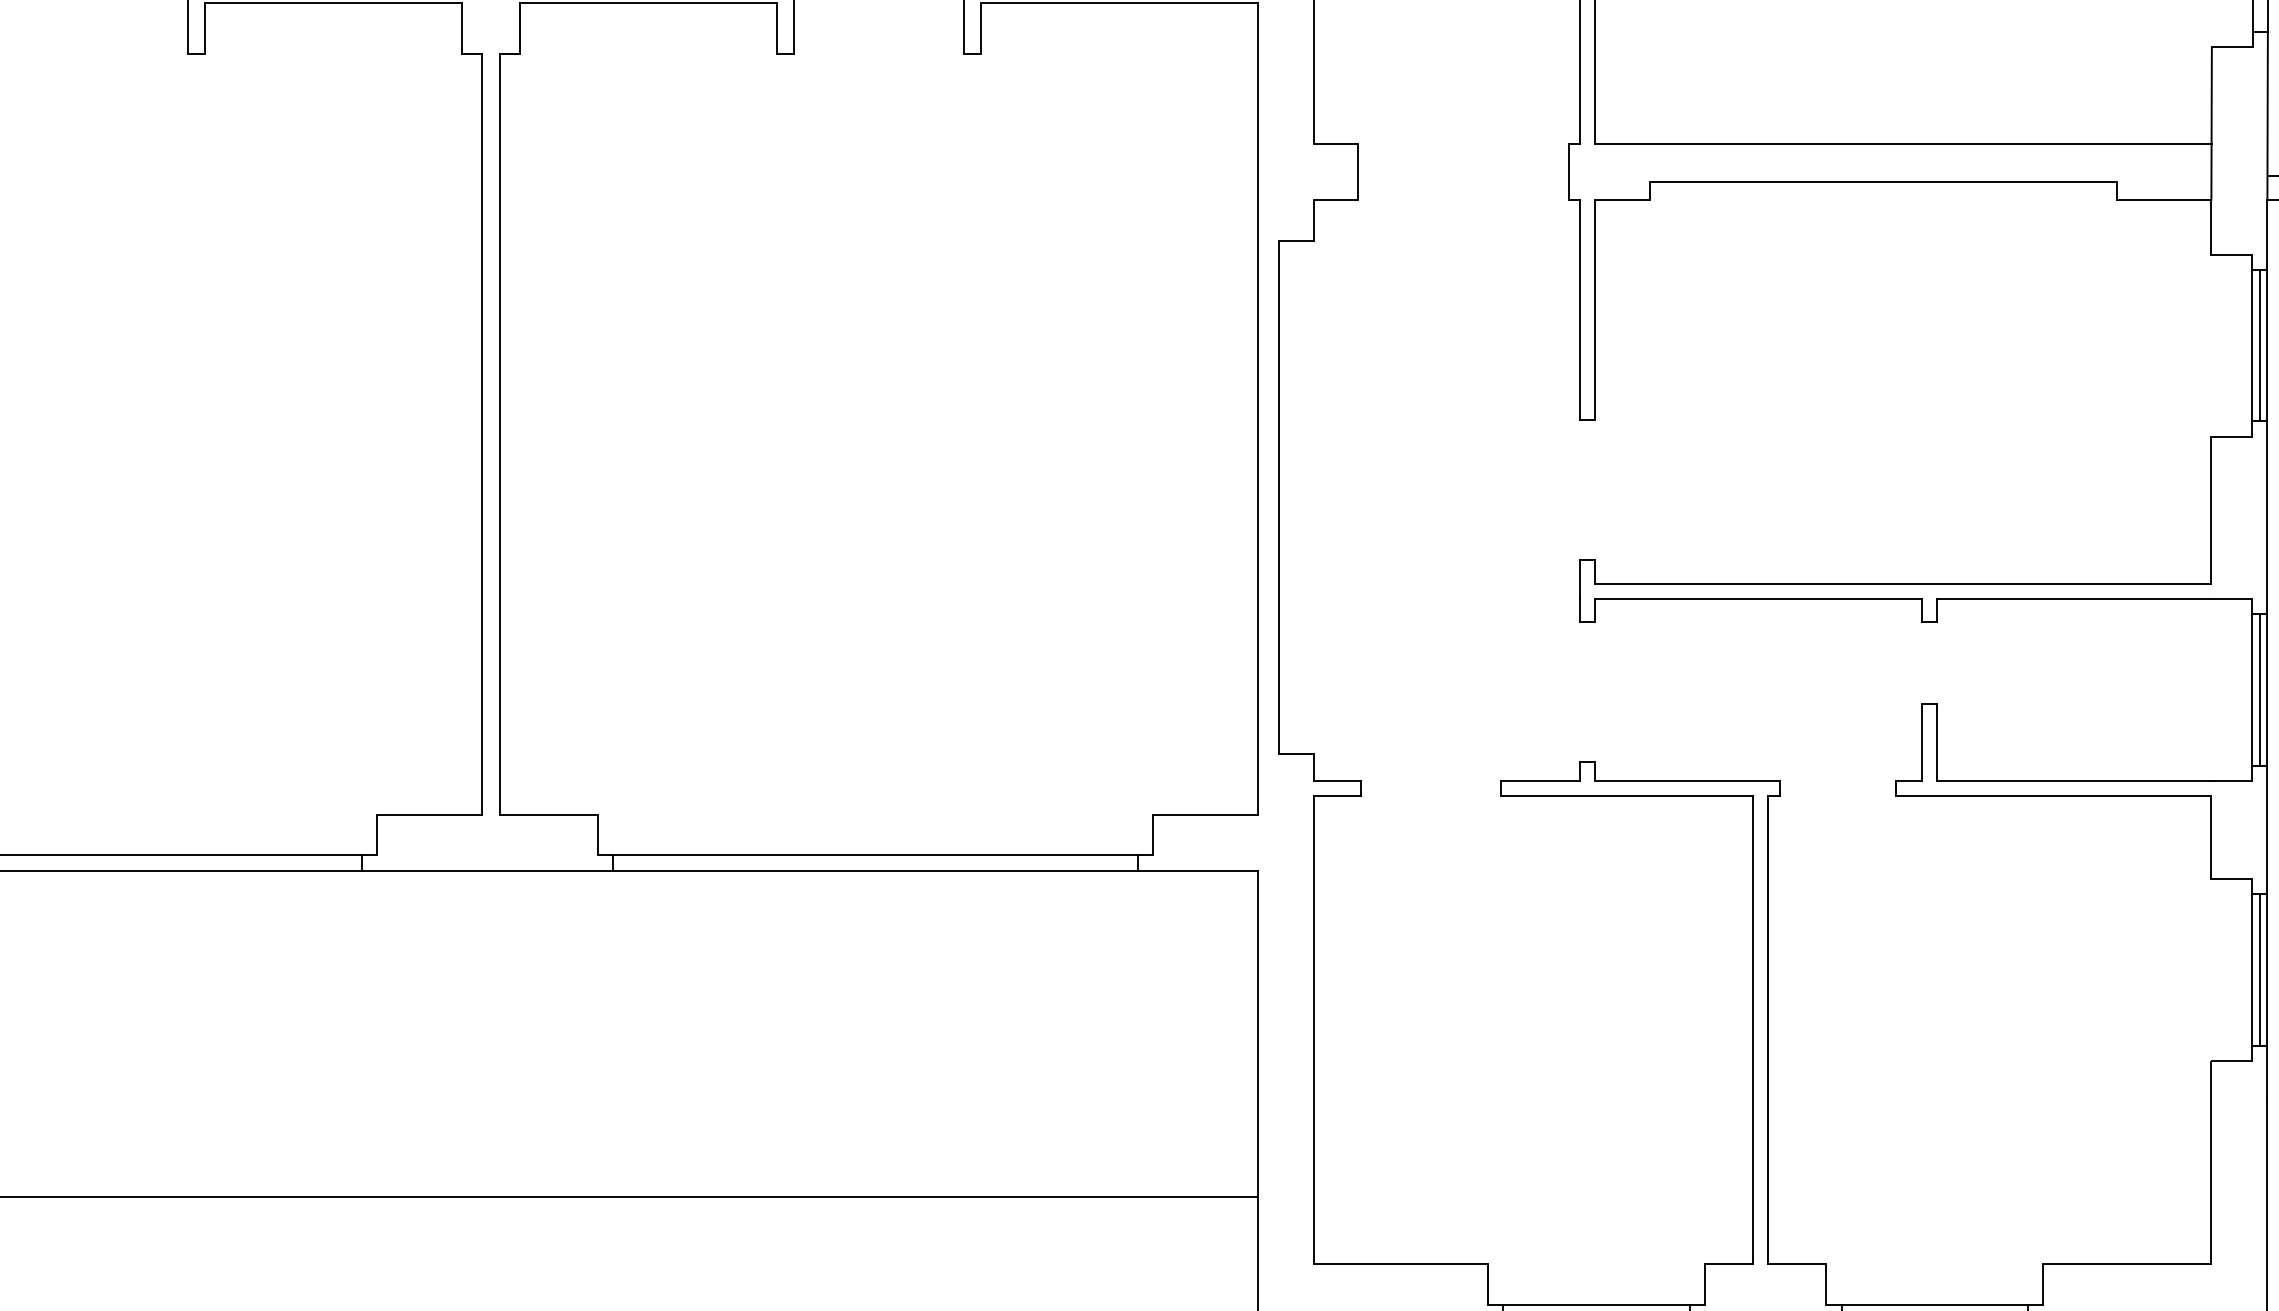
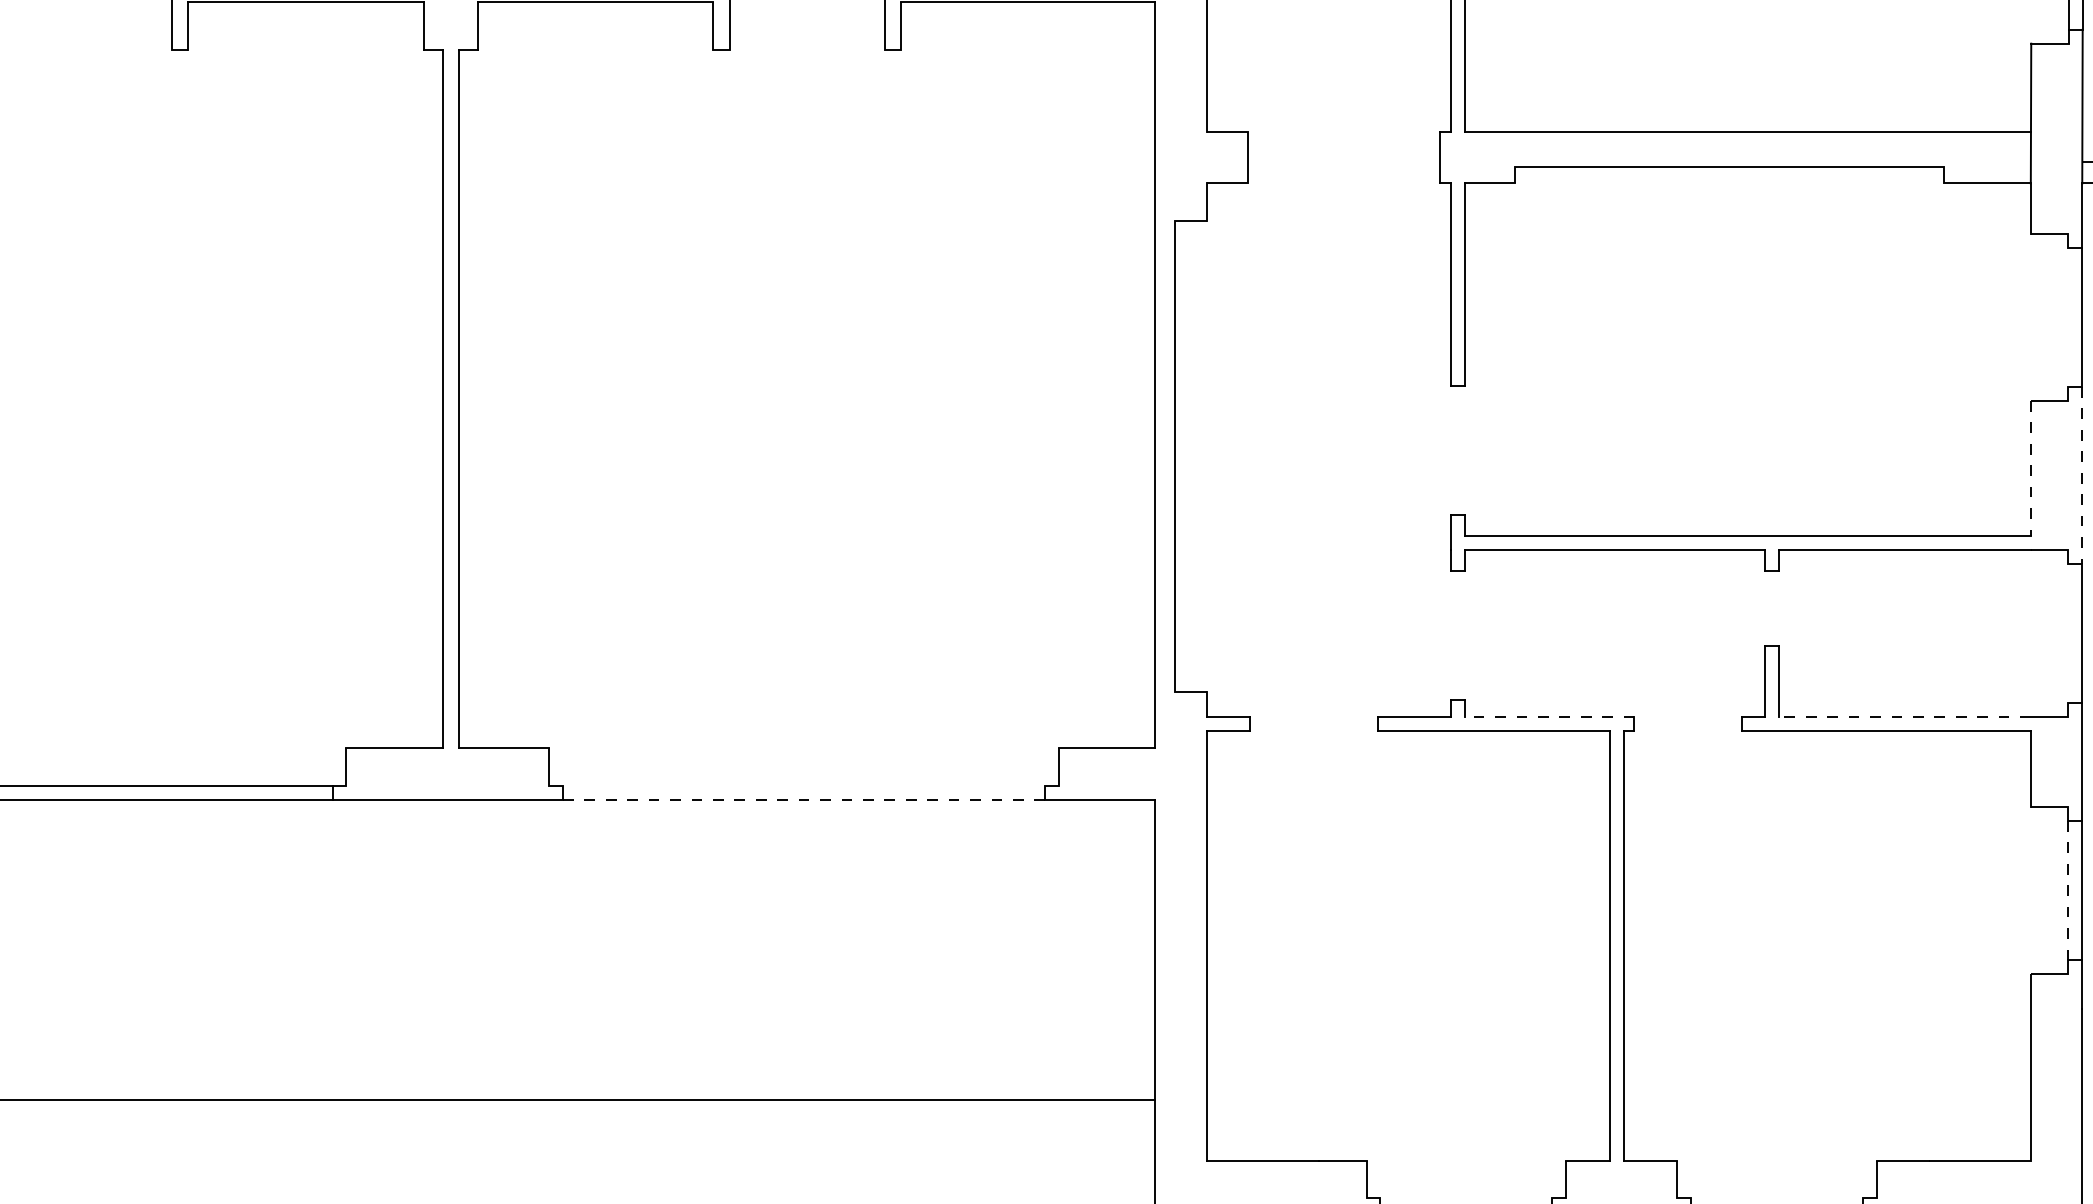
line: (2252, 345) -> (2068, 317), removed
line: (2259, 345) -> (2074, 317), removed
line: (2211, 510) -> (2030, 468), solid -> dashed
line: (2267, 518) -> (2082, 476), solid -> dashed
line: (2252, 689) -> (2068, 633), removed
line: (2259, 689) -> (2074, 633), removed
line: (1687, 780) -> (1549, 716), solid -> dashed
line: (2073, 780) -> (1904, 716), solid -> dashed
line: (874, 855) -> (803, 785), removed
line: (875, 870) -> (804, 799), solid -> dashed
line: (2252, 969) -> (2068, 890), solid -> dashed
line: (2259, 969) -> (2074, 890), removed
line: (1596, 1304) -> (1466, 1197), removed
line: (1934, 1304) -> (1776, 1197), removed

